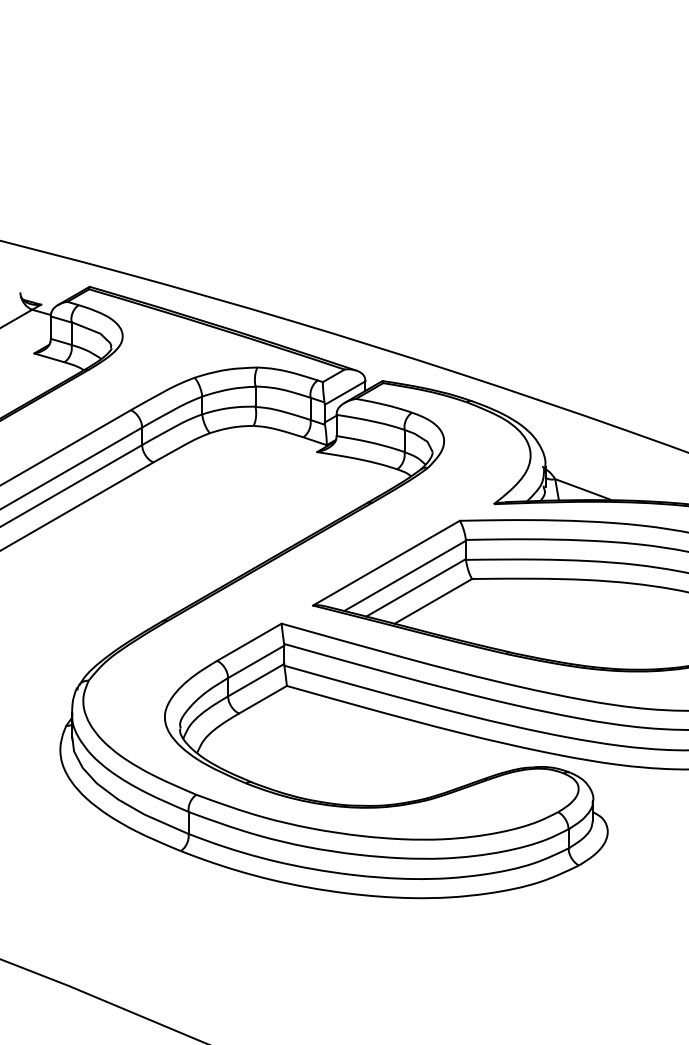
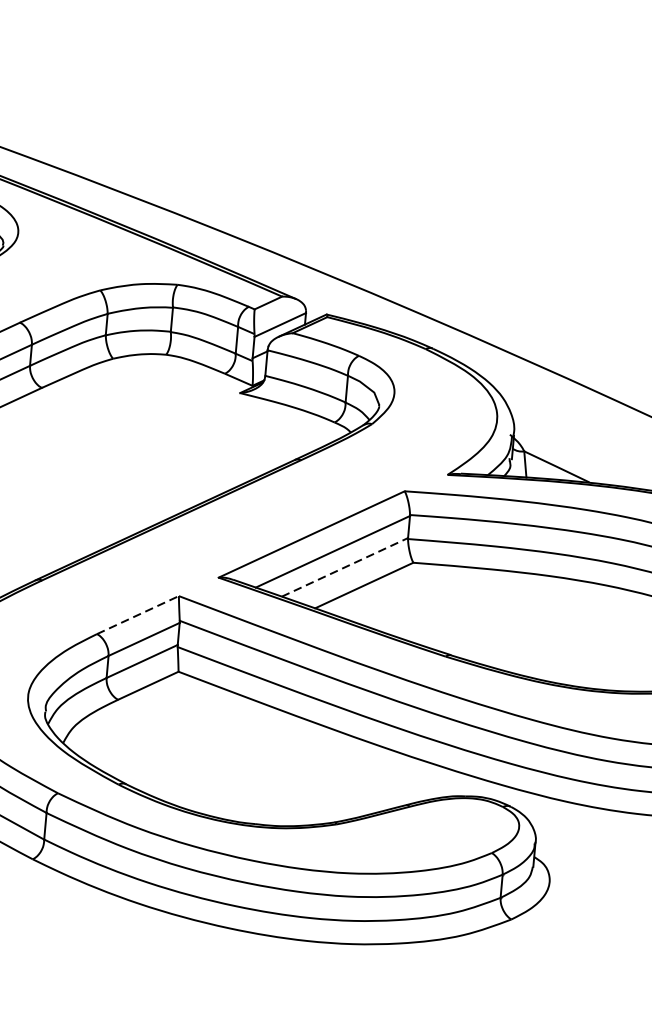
line: (416, 587) -> (345, 567), solid -> dashed
line: (249, 642) -> (138, 615), solid -> dashed

